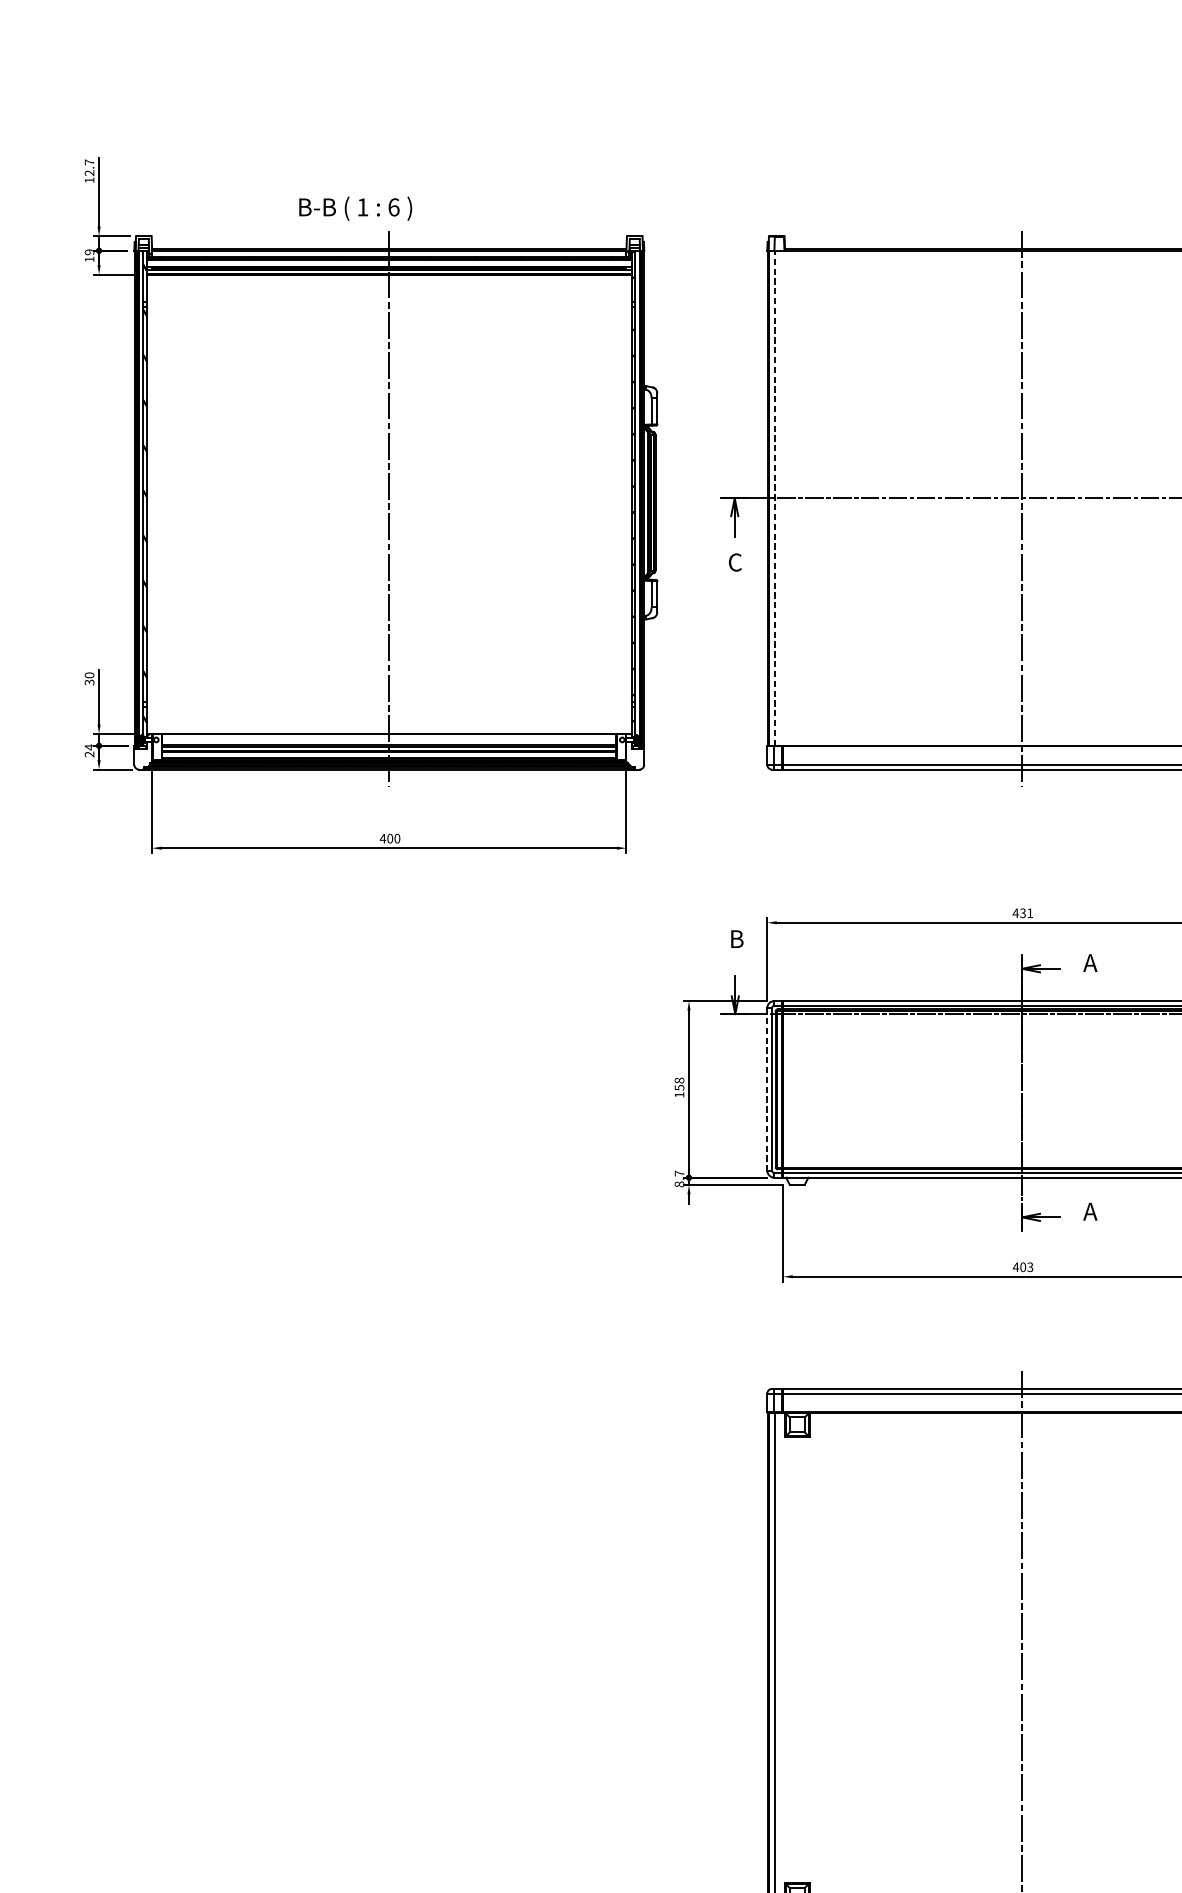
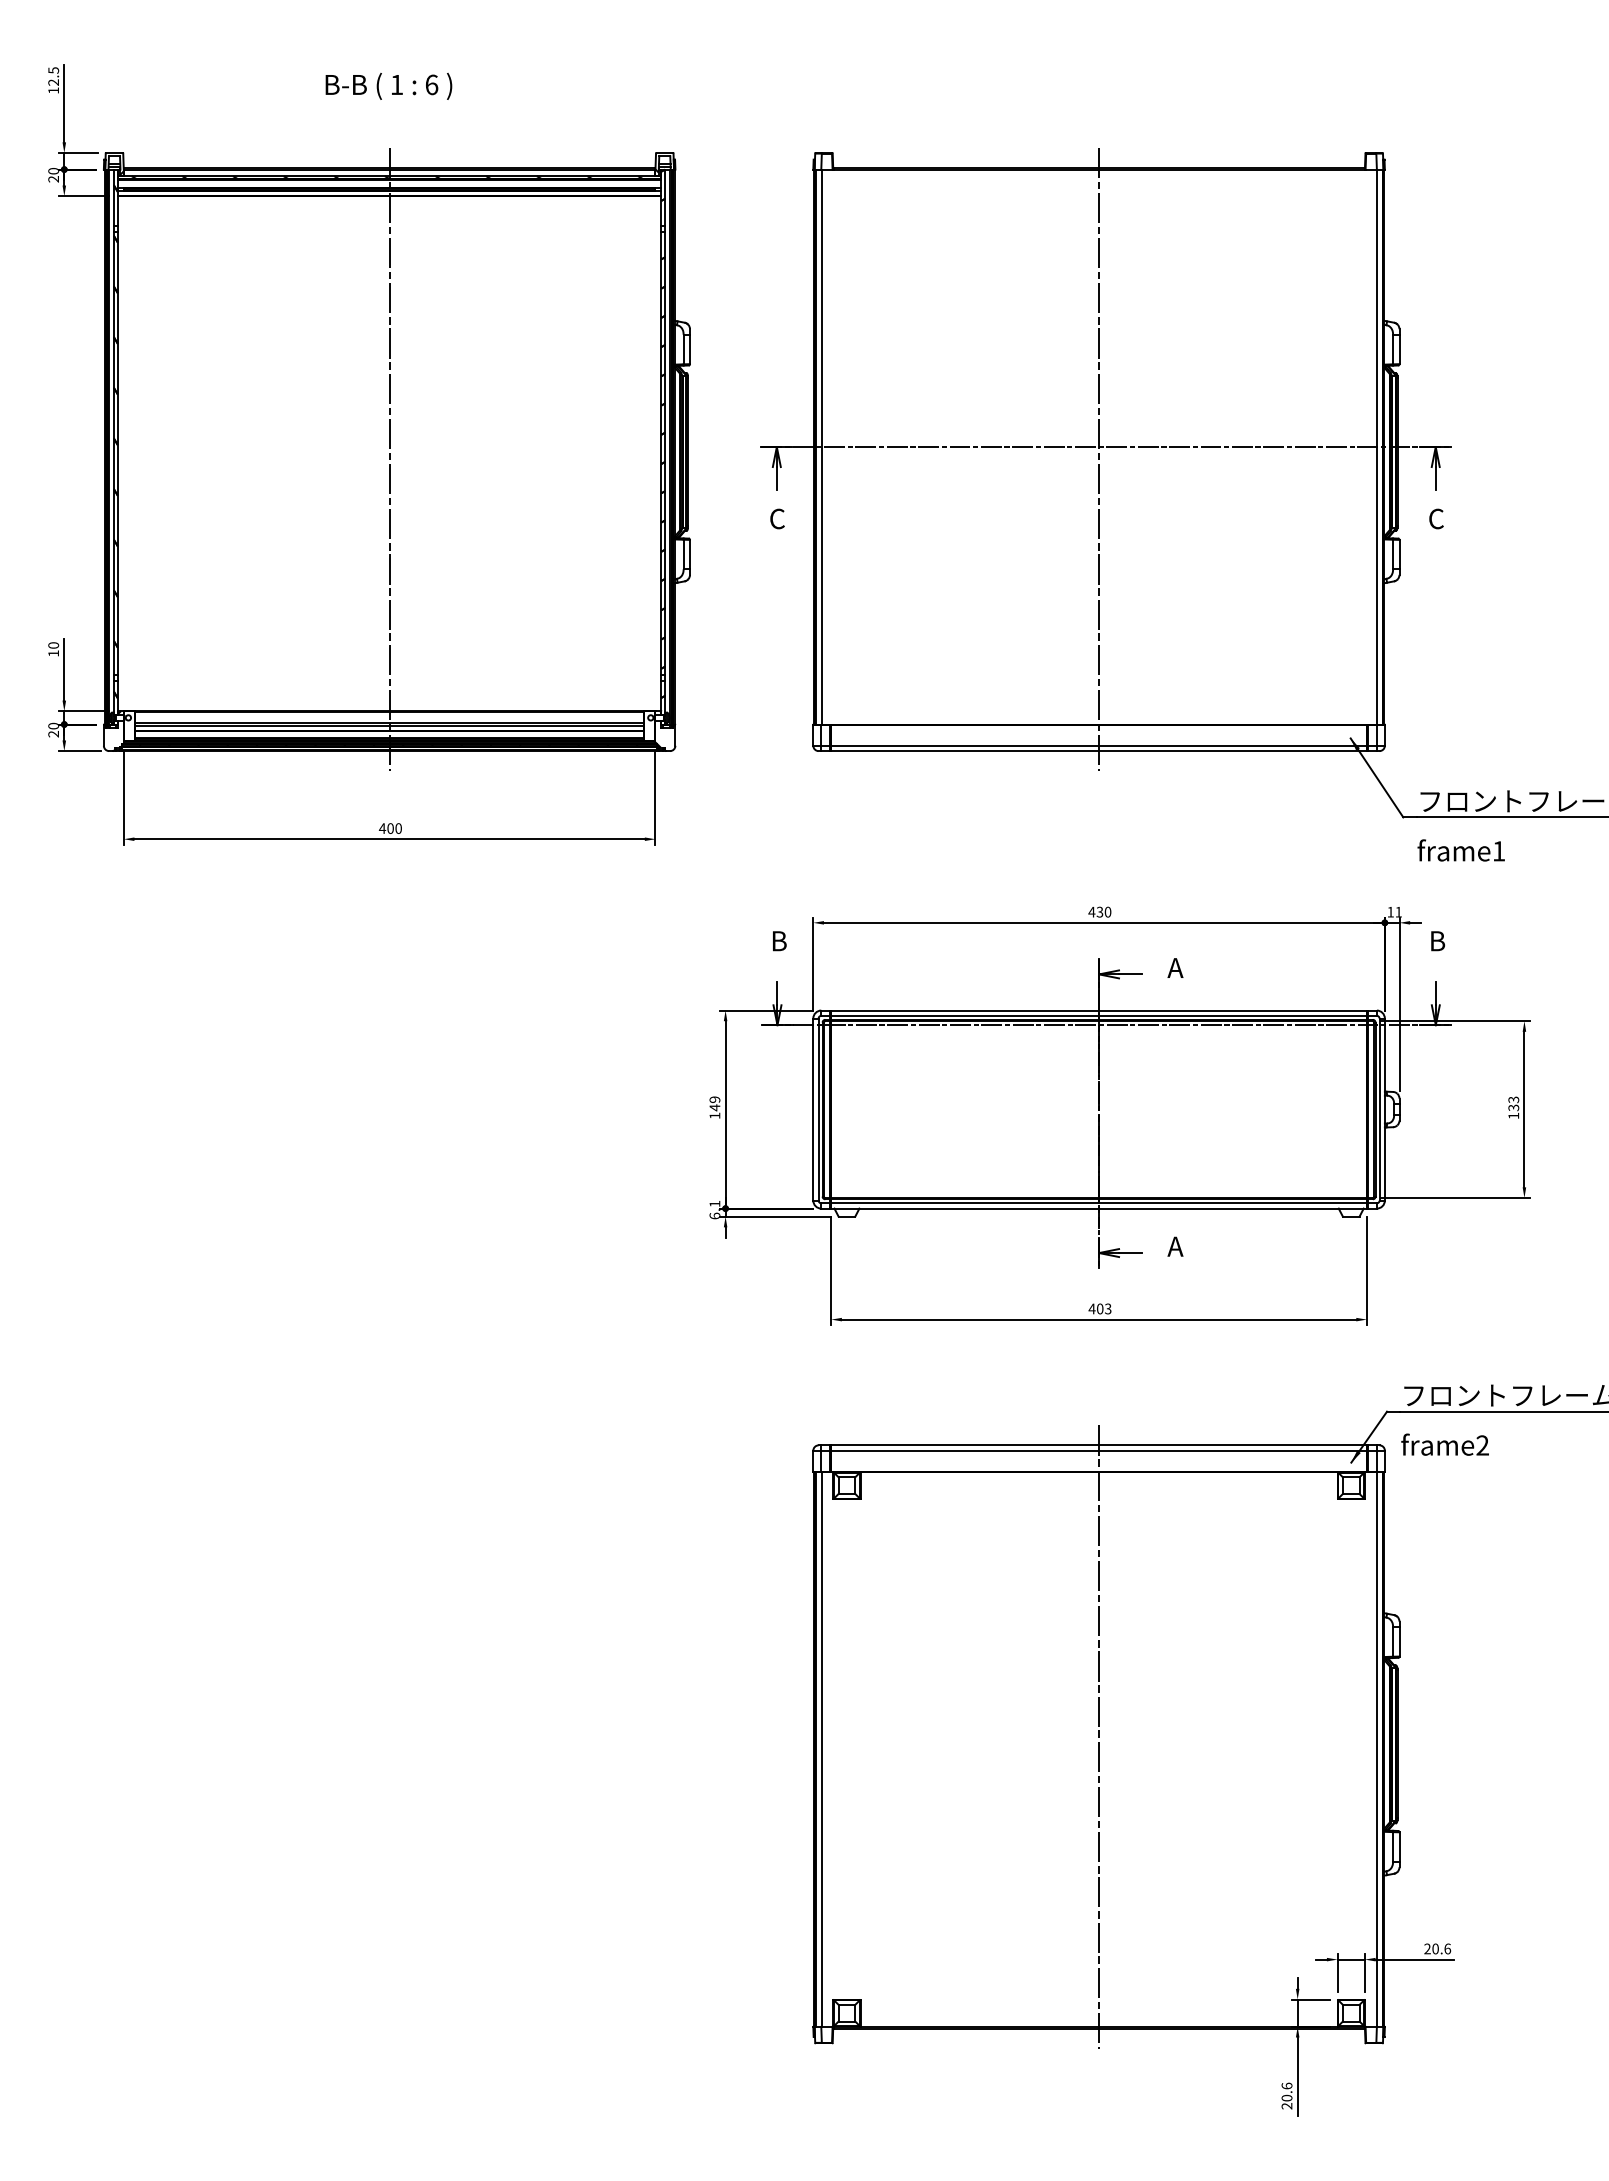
text: (89, 162) -> (53, 70), 12.7 -> 12.5
text: (355, 208) -> (388, 86), moved
text: (89, 256) -> (53, 175), 19 -> 20
line: (774, 497) -> (821, 446), dashed -> solid
text: (89, 682) -> (53, 653), 30 -> 10
text: (89, 746) -> (53, 725), 24 -> 20
text: (1029, 912) -> (1107, 911), 431 -> 430
text: (679, 1083) -> (714, 1103), 158 -> 149
line: (767, 1090) -> (813, 1110), dashed -> solid
text: (679, 1178) -> (714, 1209), 8.7 -> 6.1

